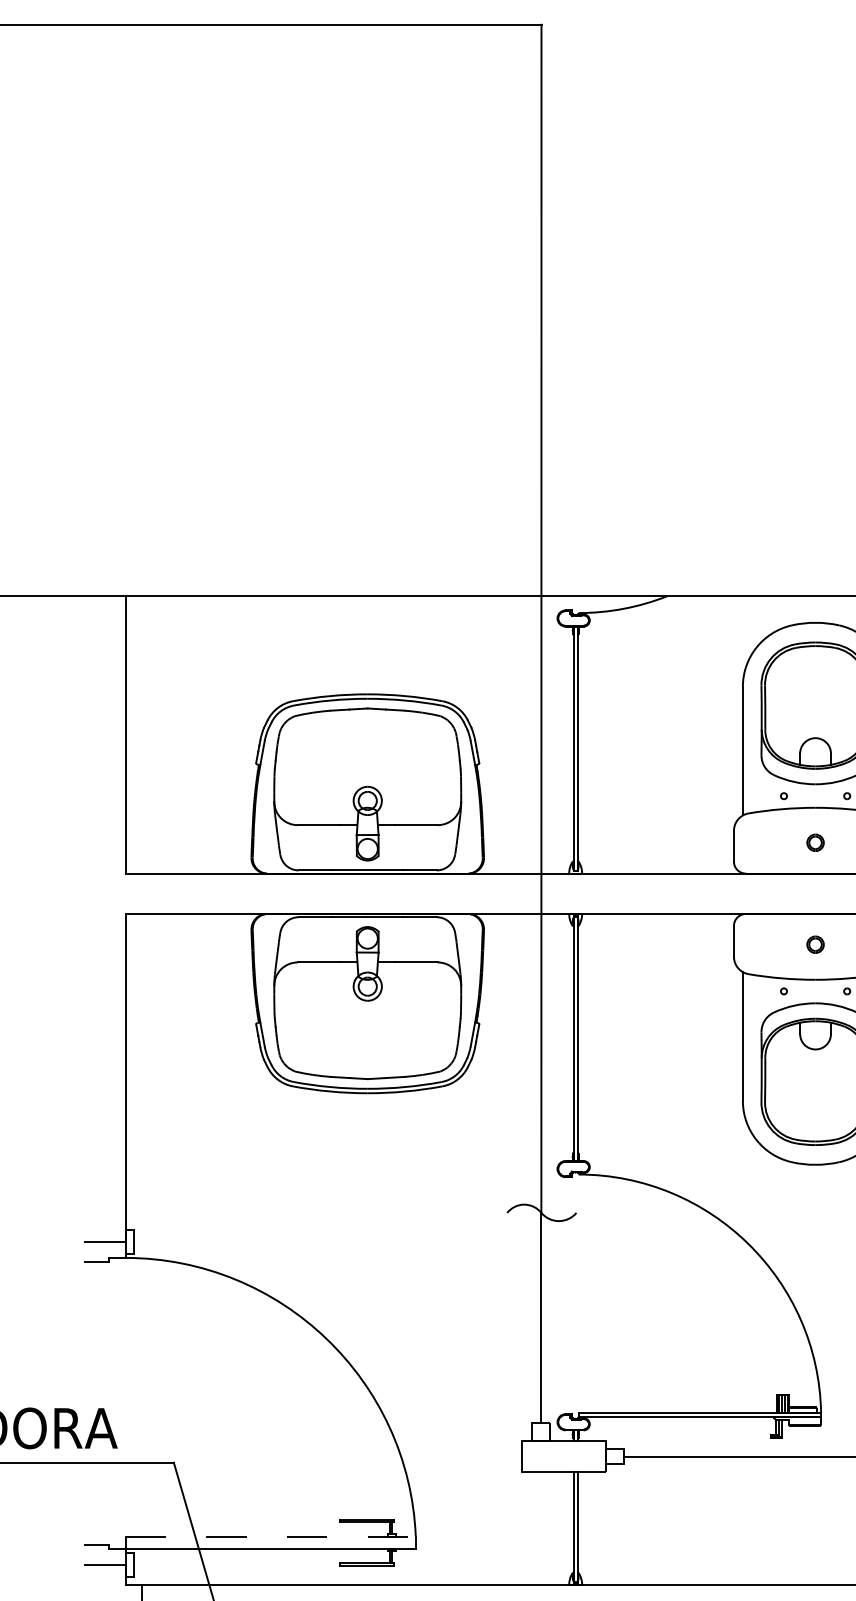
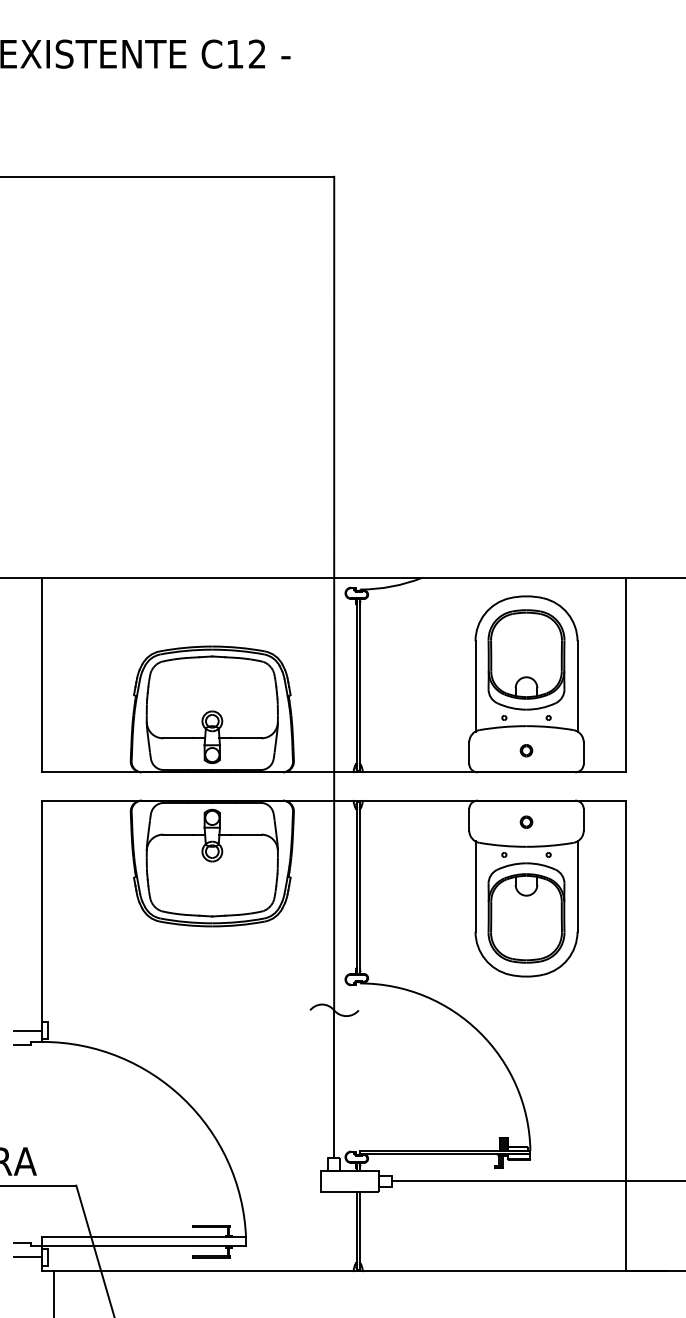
line: (271, 1536) -> (144, 1237), dashed -> solid

